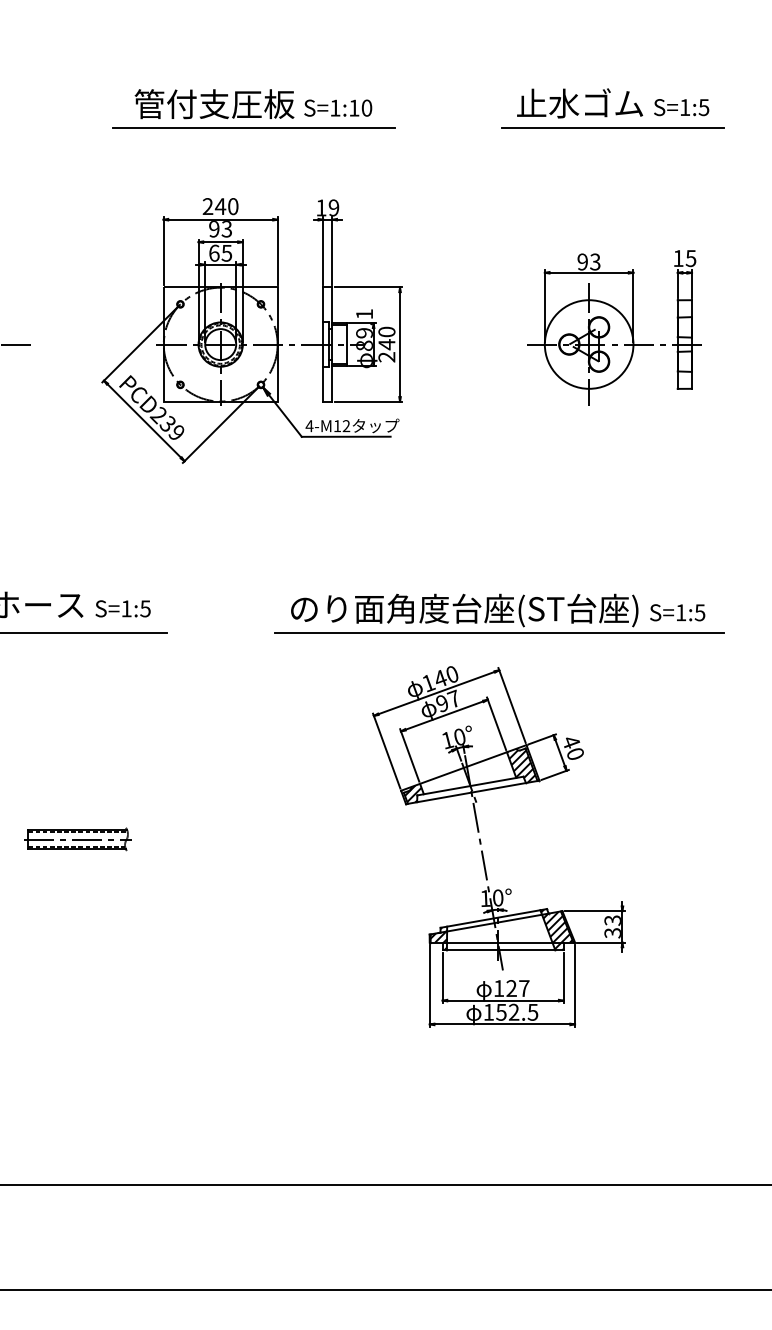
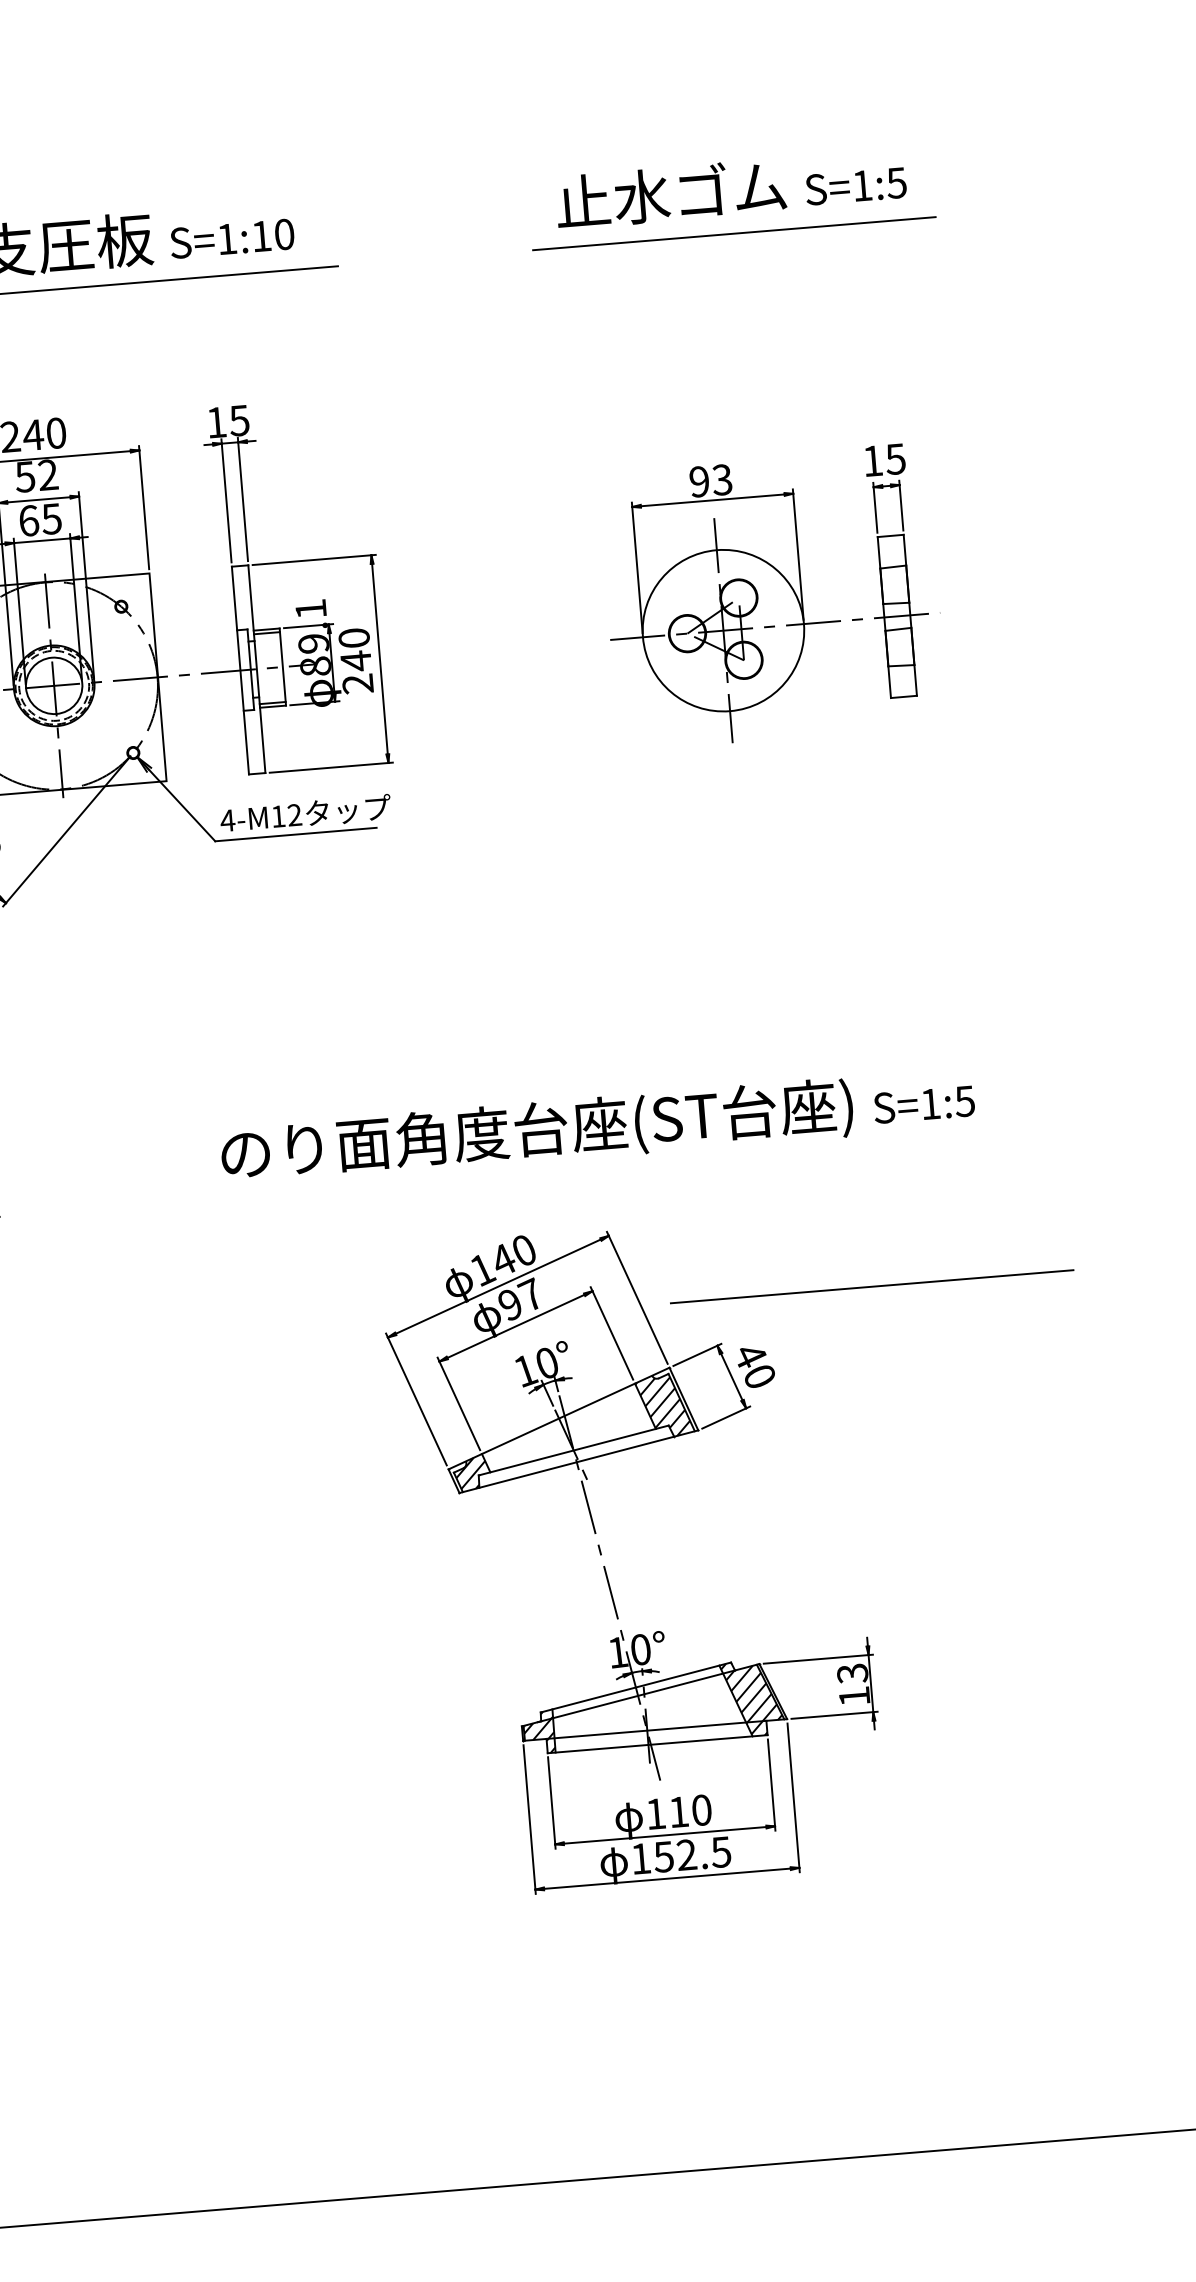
text: (333, 207) -> (238, 419), 19 -> 15
text: (220, 229) -> (36, 476), 93 -> 52
line: (499, 632) -> (603, 1167), removed
line: (640, 709) -> (871, 1286), added
text: (612, 933) -> (853, 1697), 33 -> 13
text: (517, 988) -> (689, 1811), 127 -> 110

